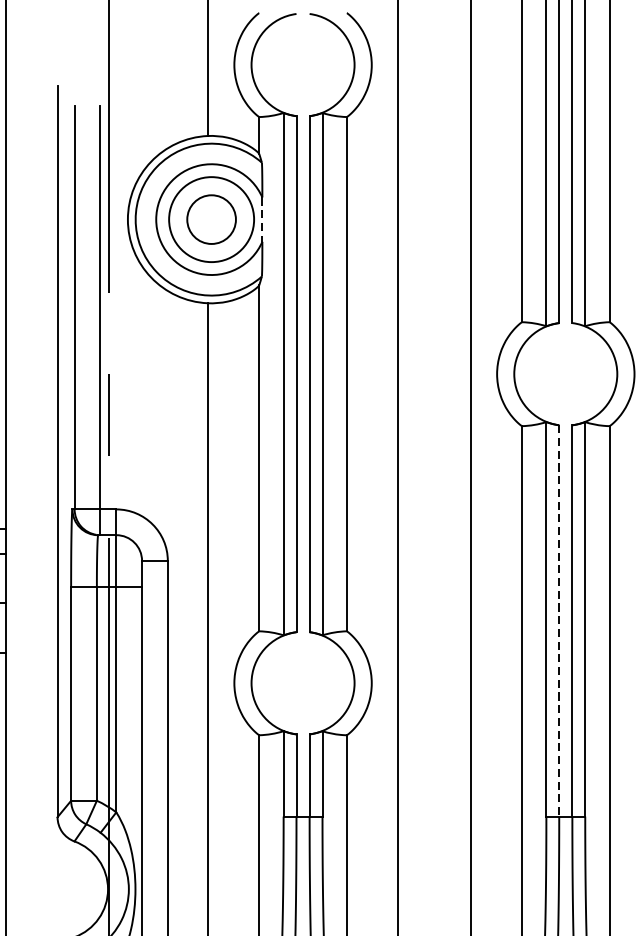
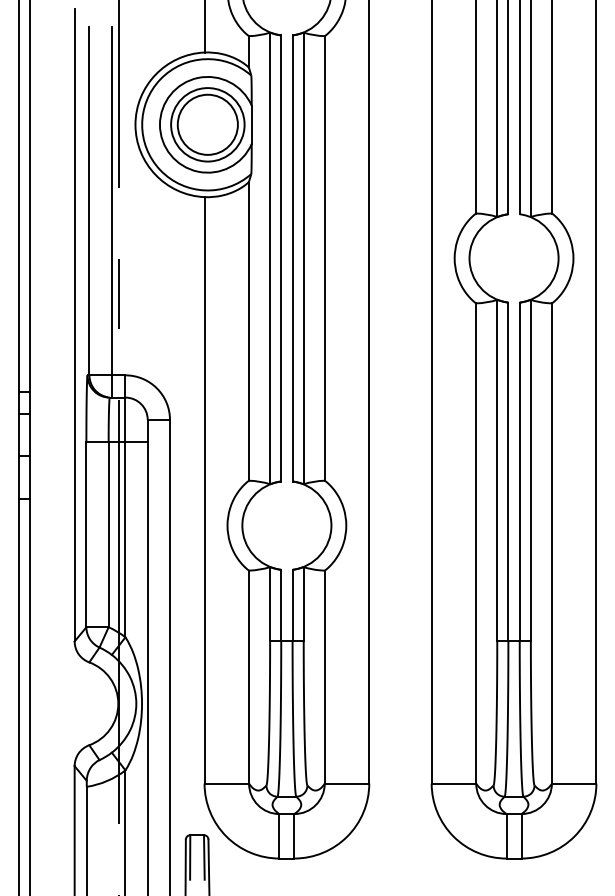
circle: (211, 219) -> (207, 124), size x1.43
line: (262, 220) -> (251, 125), dashed -> solid
line: (559, 621) -> (508, 472), dashed -> solid

